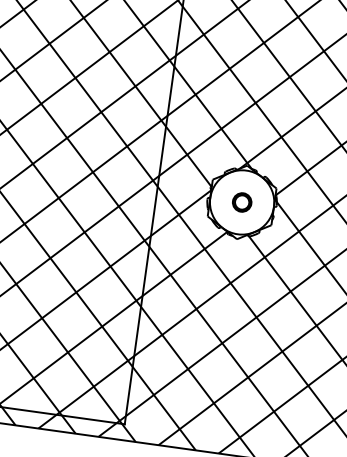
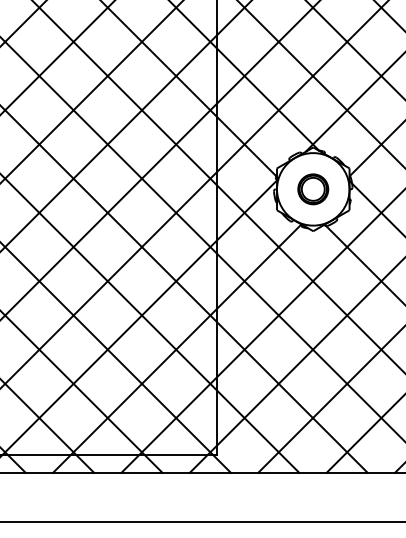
part: (242, 202) -> (313, 189), size x1.43

